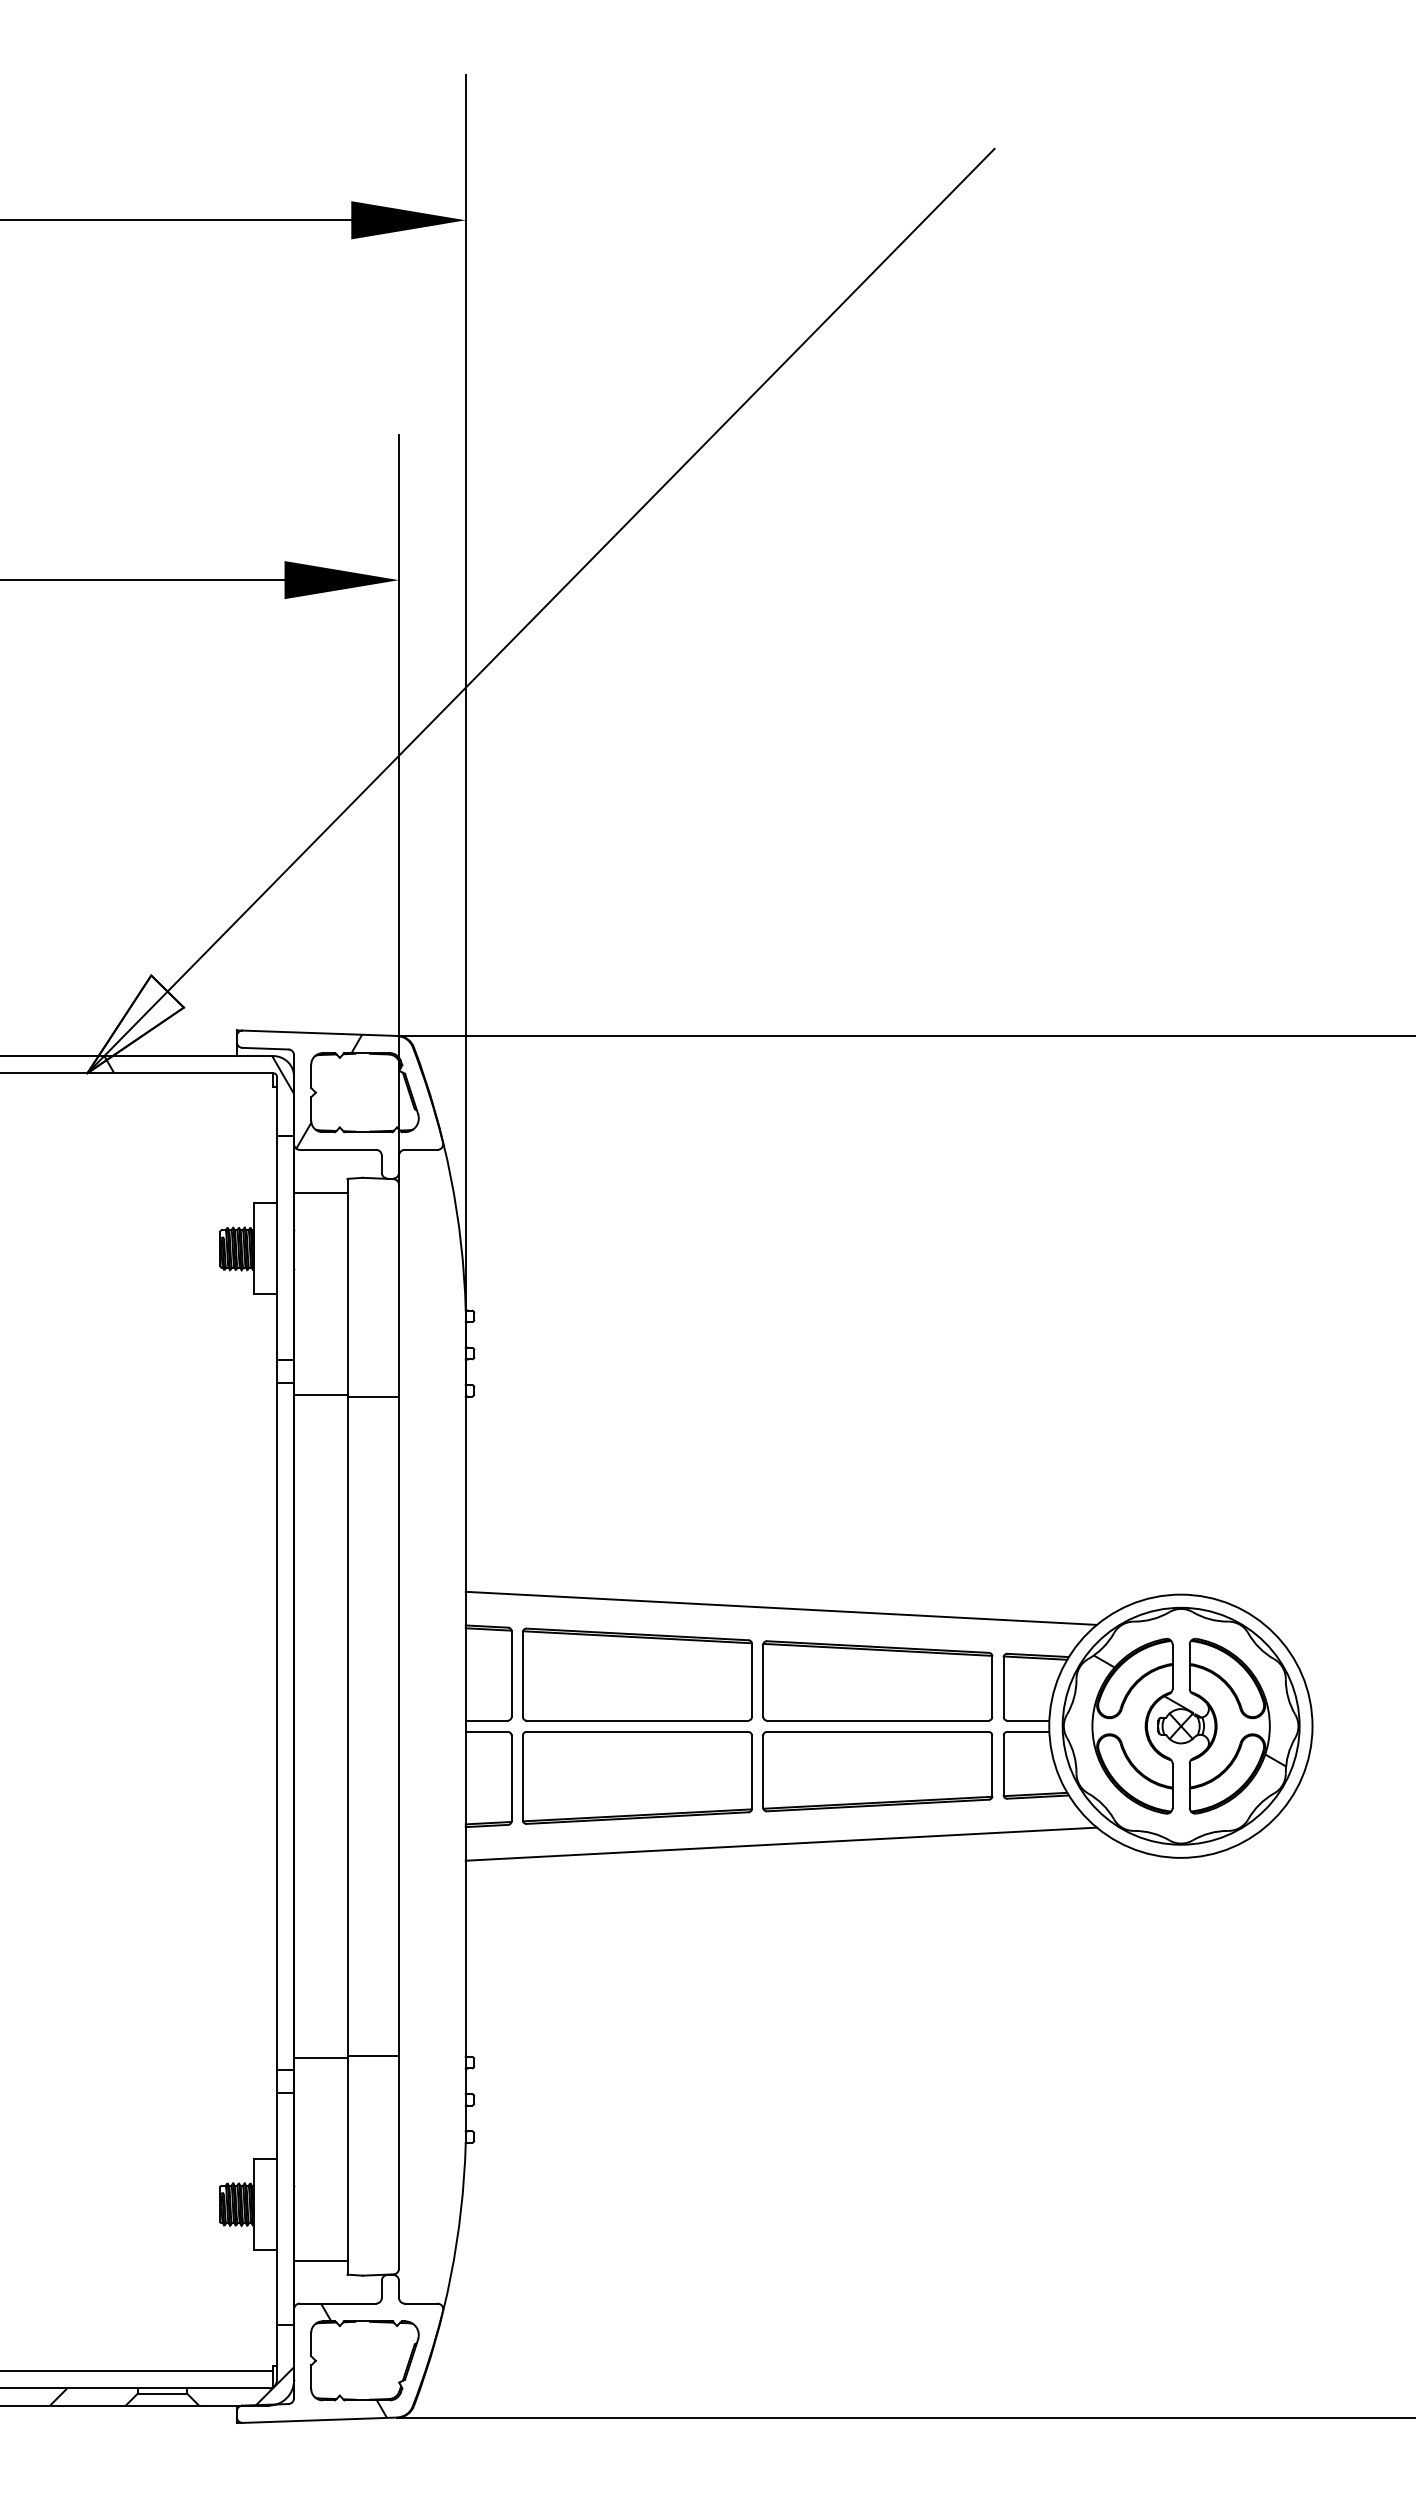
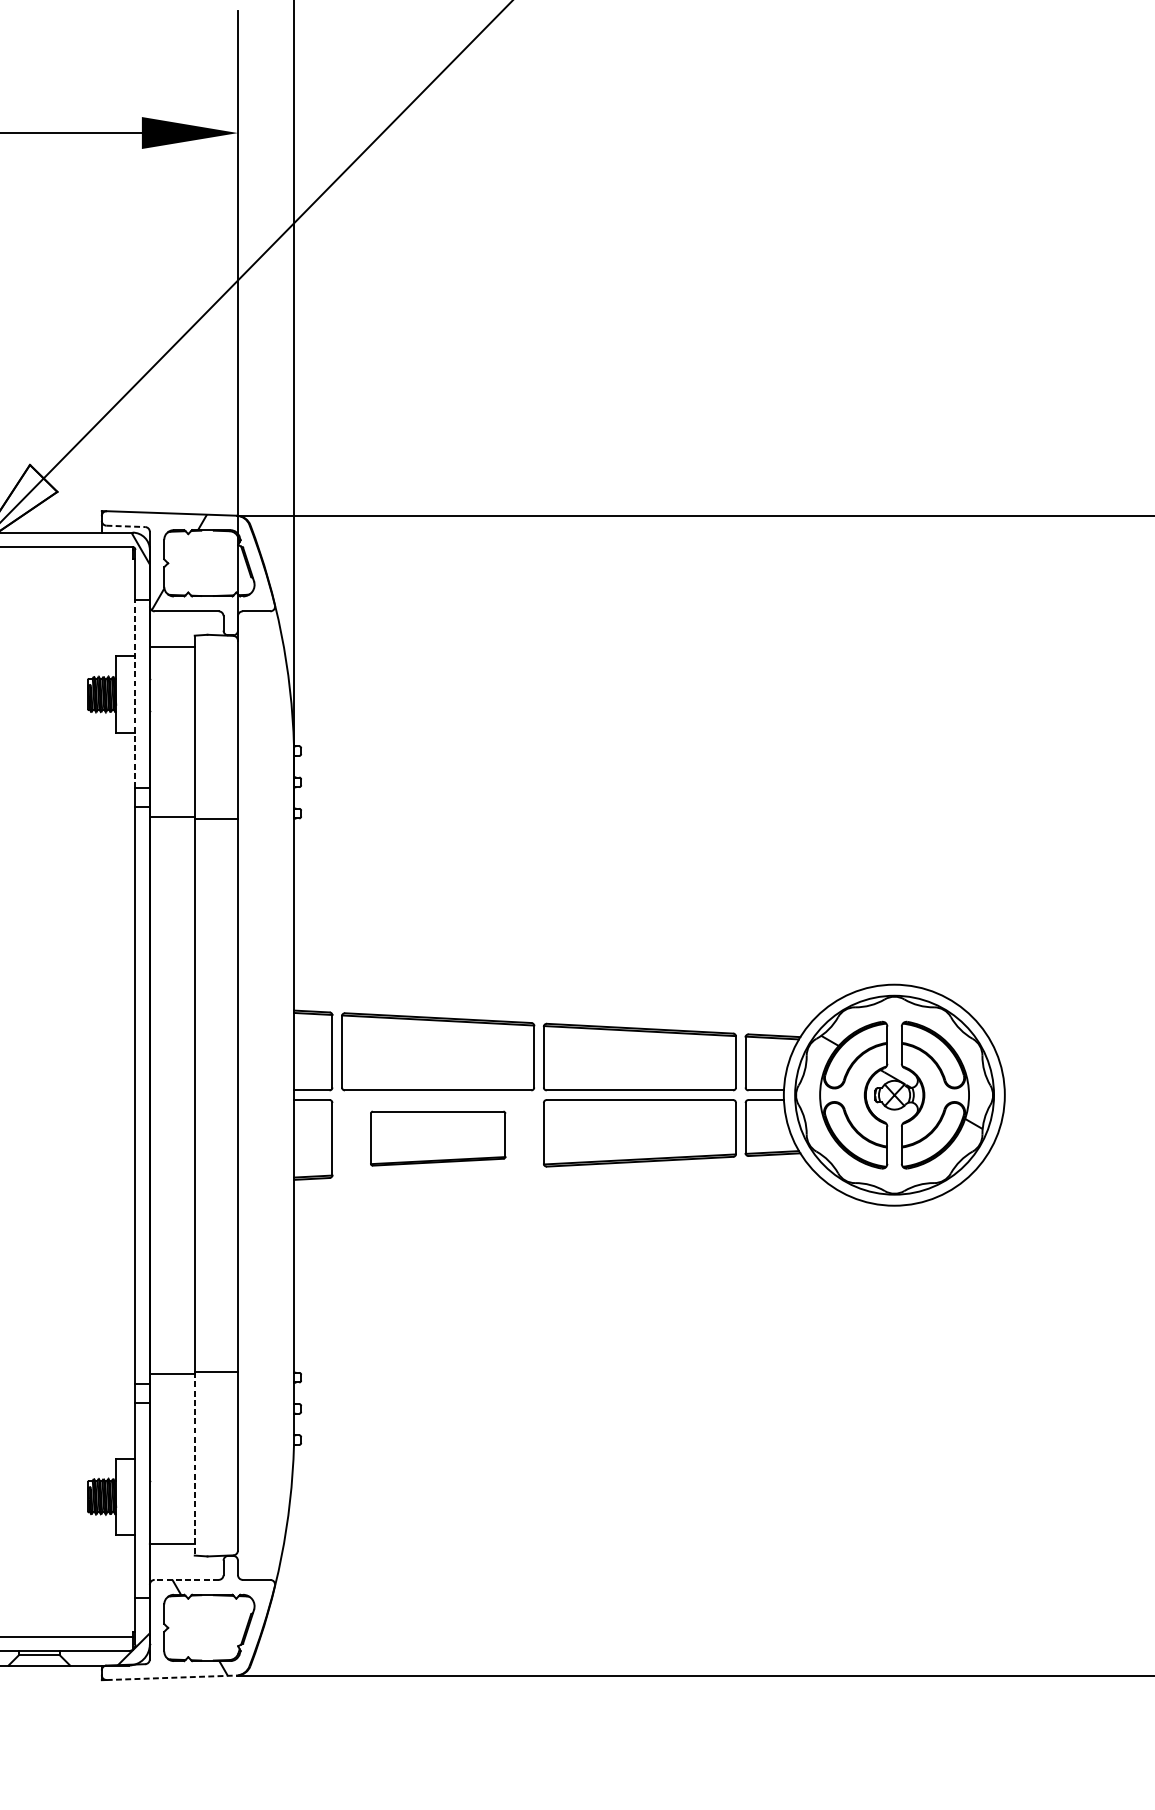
line: (265, 1048) -> (125, 526), solid -> dashed
line: (276, 1247) -> (135, 693), solid -> dashed
line: (780, 1607) -> (558, 995), removed
part: (637, 1777) -> (438, 1138), size x0.7
line: (780, 1843) -> (558, 1193), removed
line: (347, 2165) -> (194, 1463), solid -> dashed
line: (337, 2303) -> (186, 1579), solid -> dashed
line: (320, 2420) -> (172, 1678), solid -> dashed

